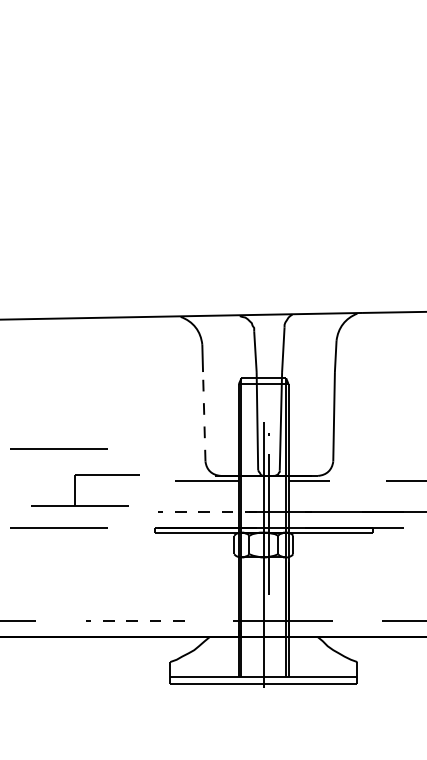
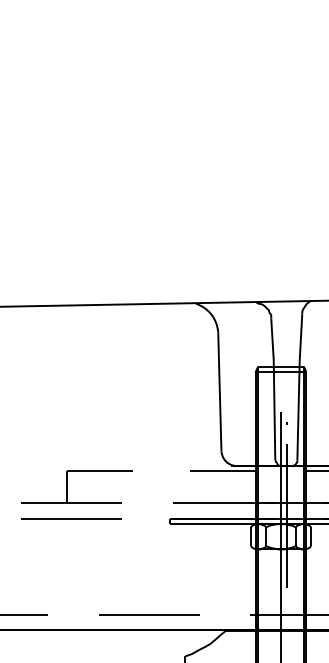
line: (204, 416) -> (220, 405), dashed -> solid
line: (58, 448) -> (71, 438), removed
part: (75, 490) -> (67, 487), moved
line: (207, 511) -> (223, 502), dashed -> solid
line: (135, 621) -> (149, 614), dashed -> solid

